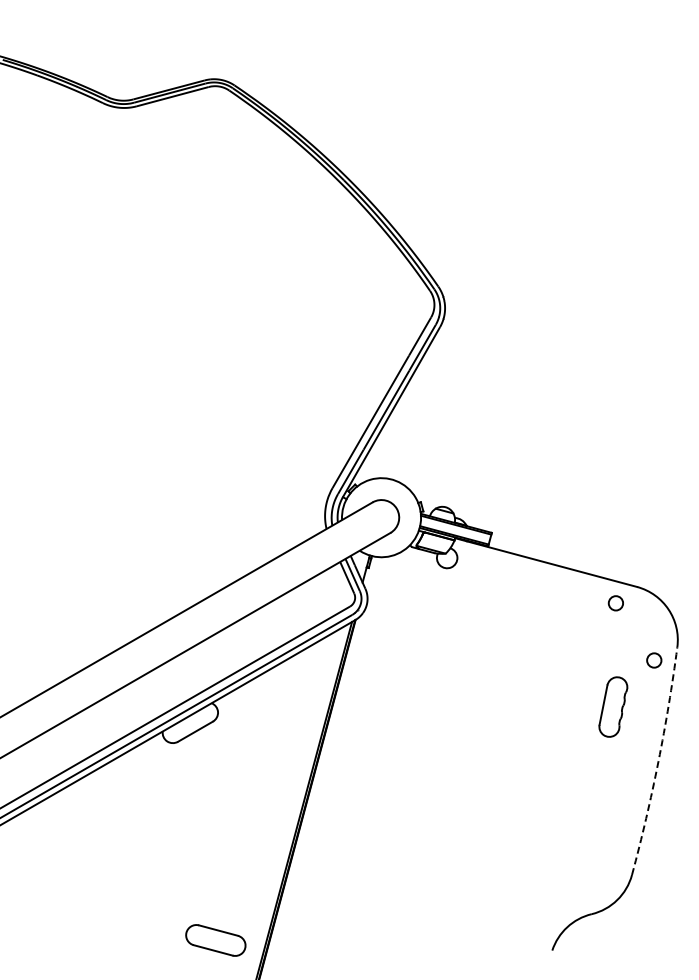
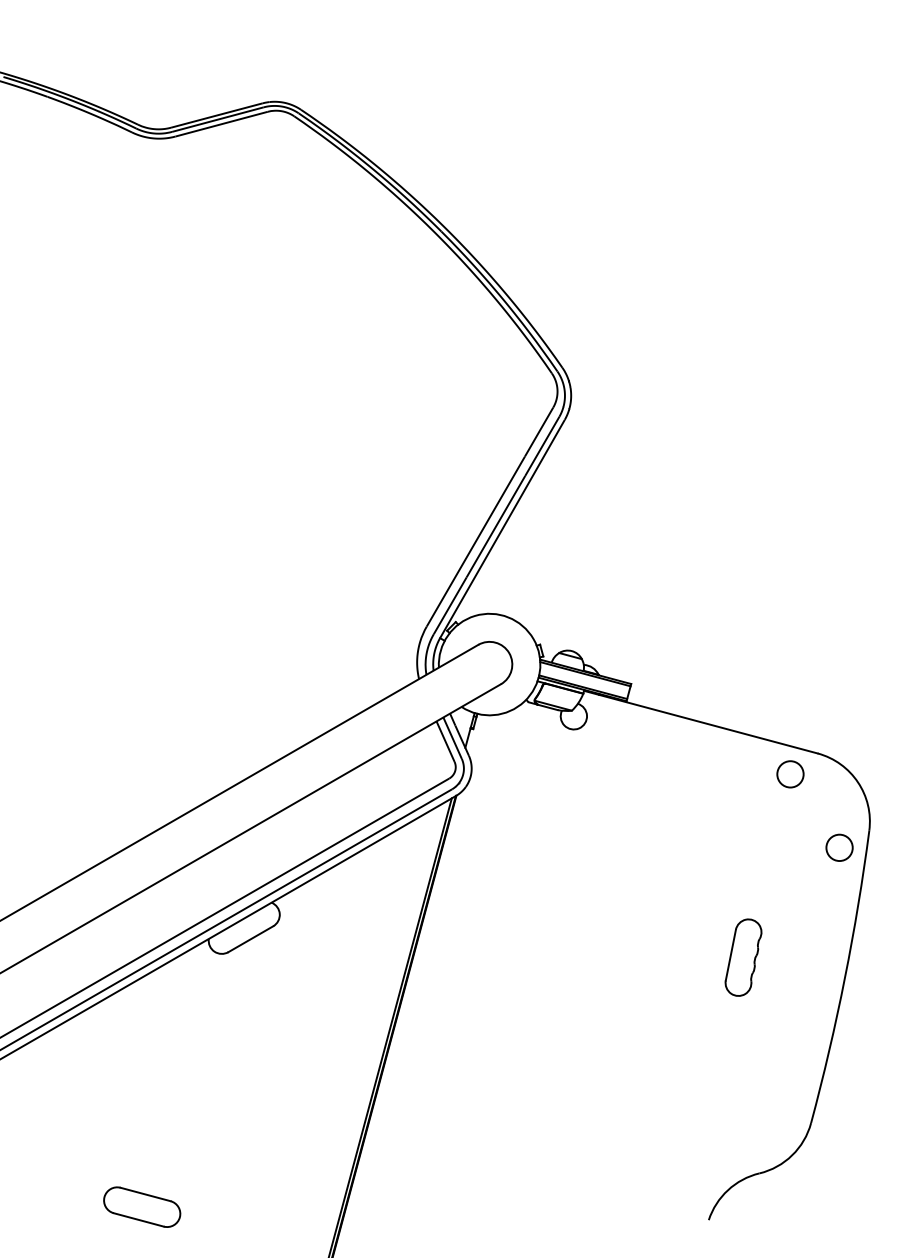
circle: (615, 603) -> (789, 774), size x1.43
circle: (654, 660) -> (839, 847), size x1.43
part: (613, 706) -> (743, 956), moved
arc: (658, 761) -> (845, 977), dashed -> solid
part: (215, 940) -> (141, 1207), moved

